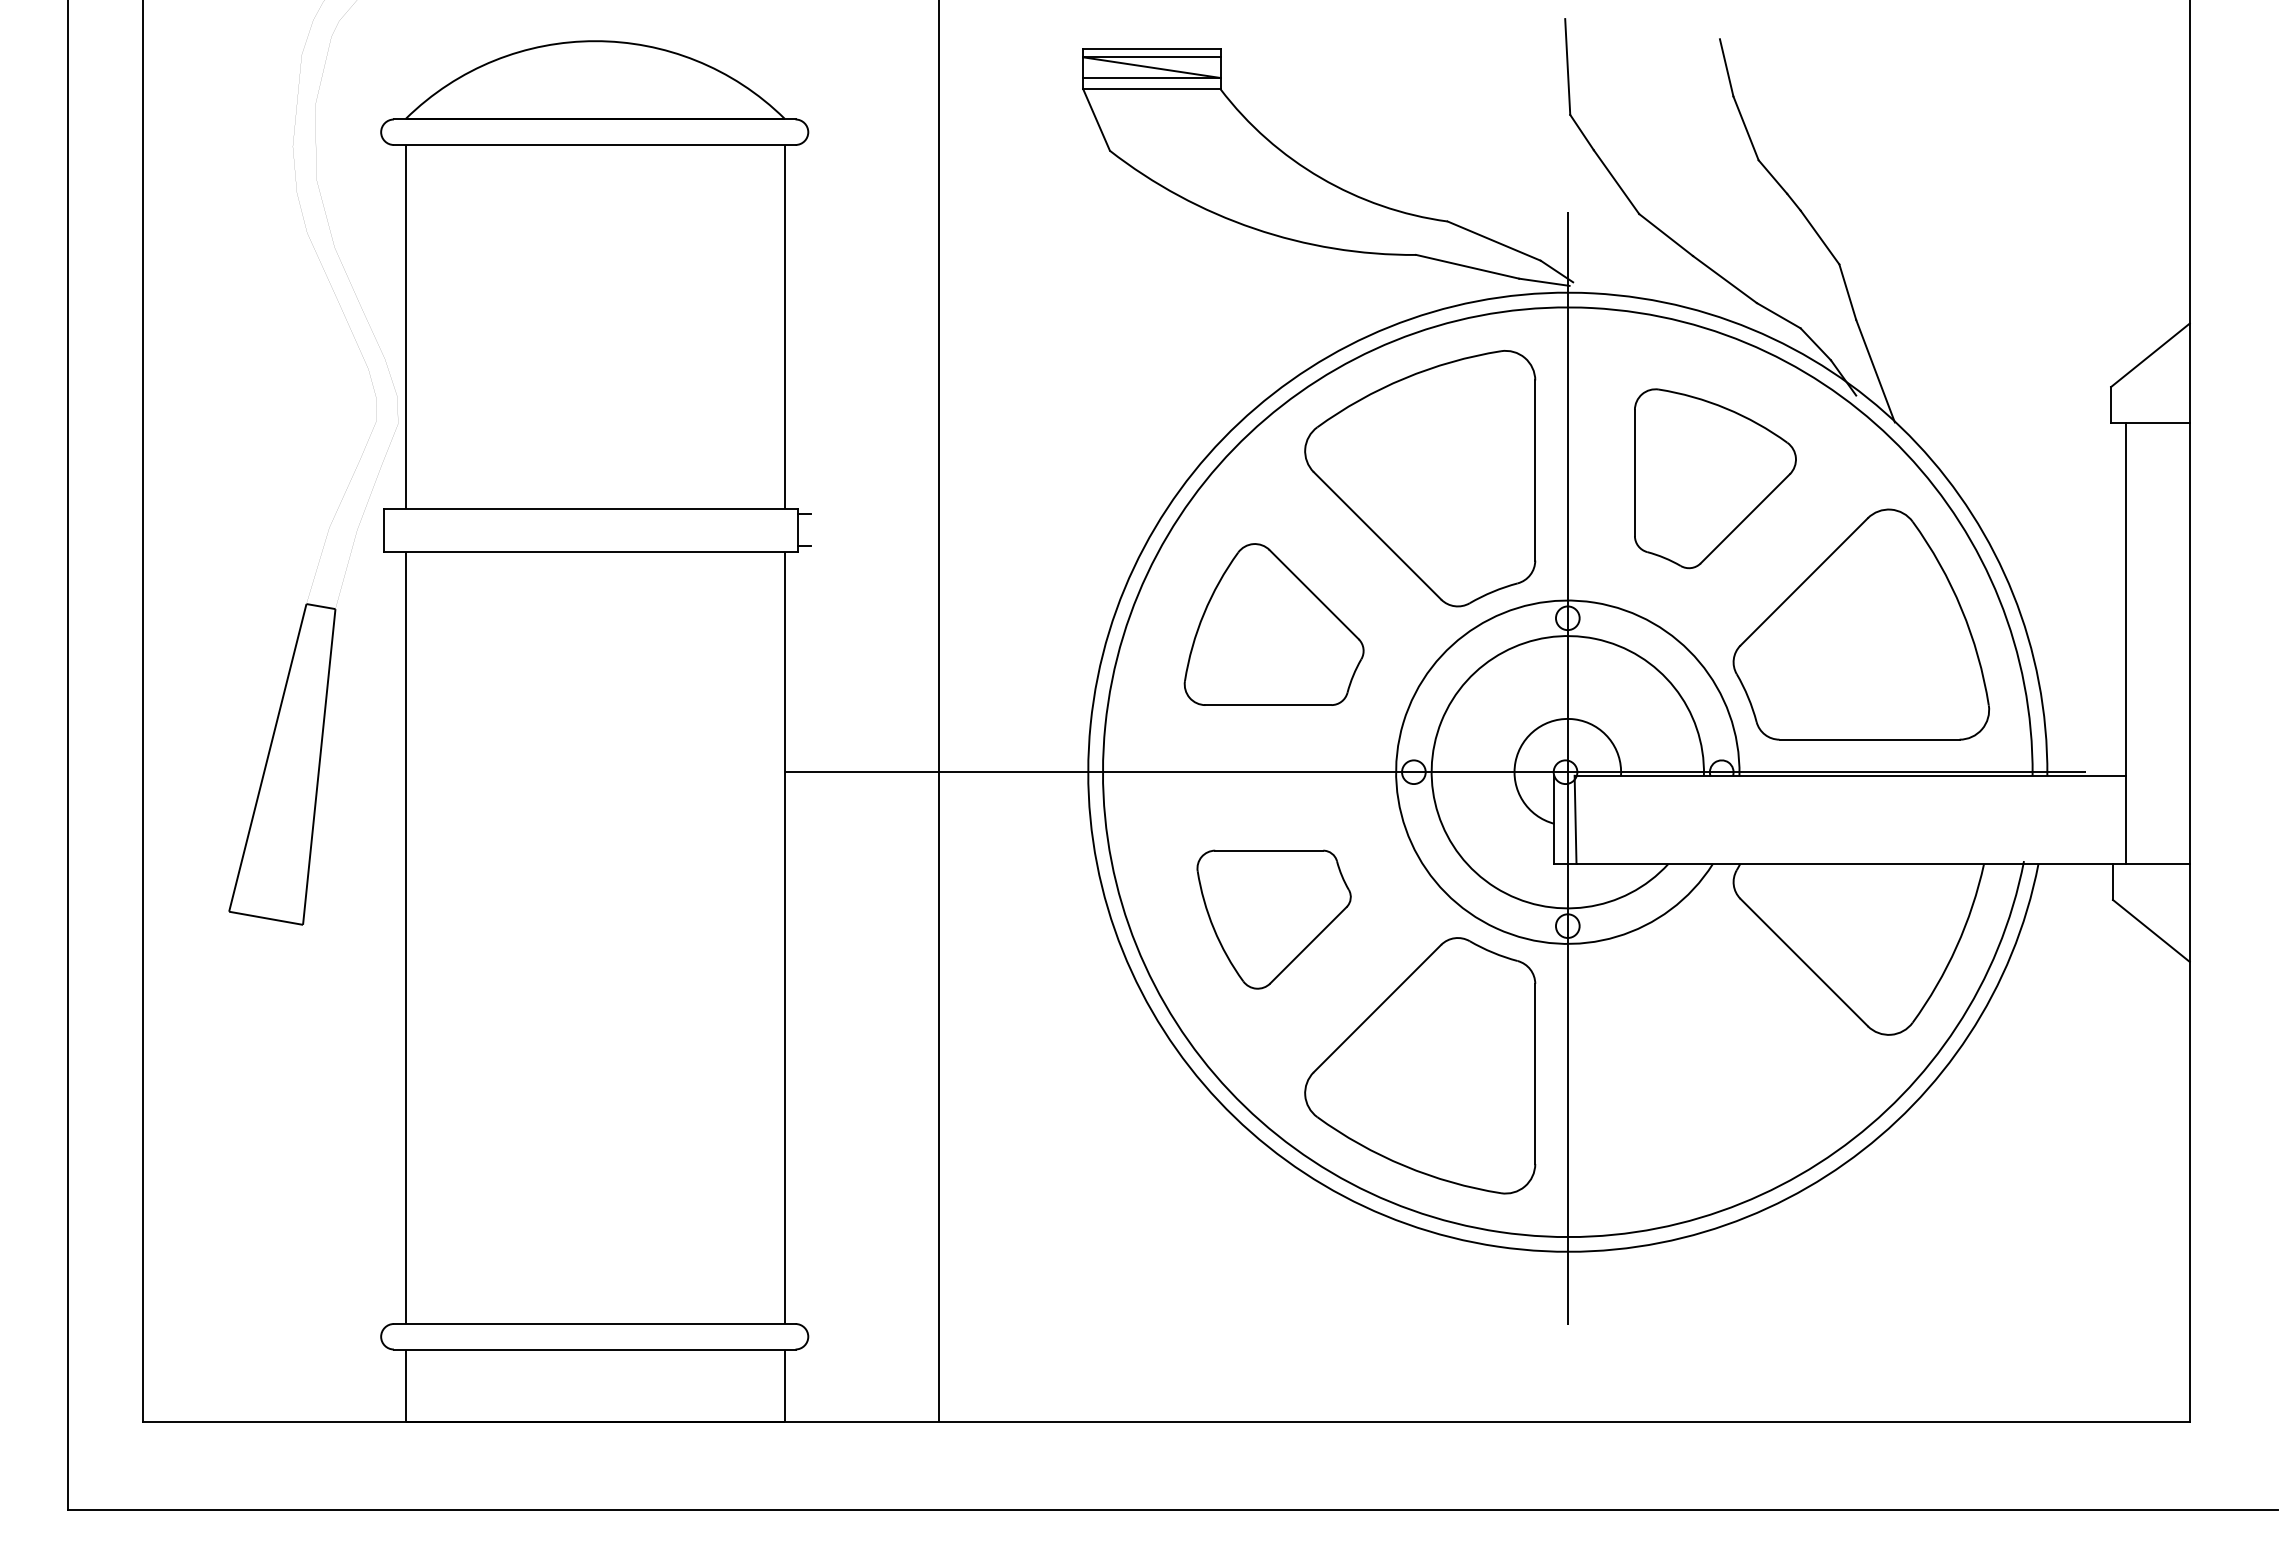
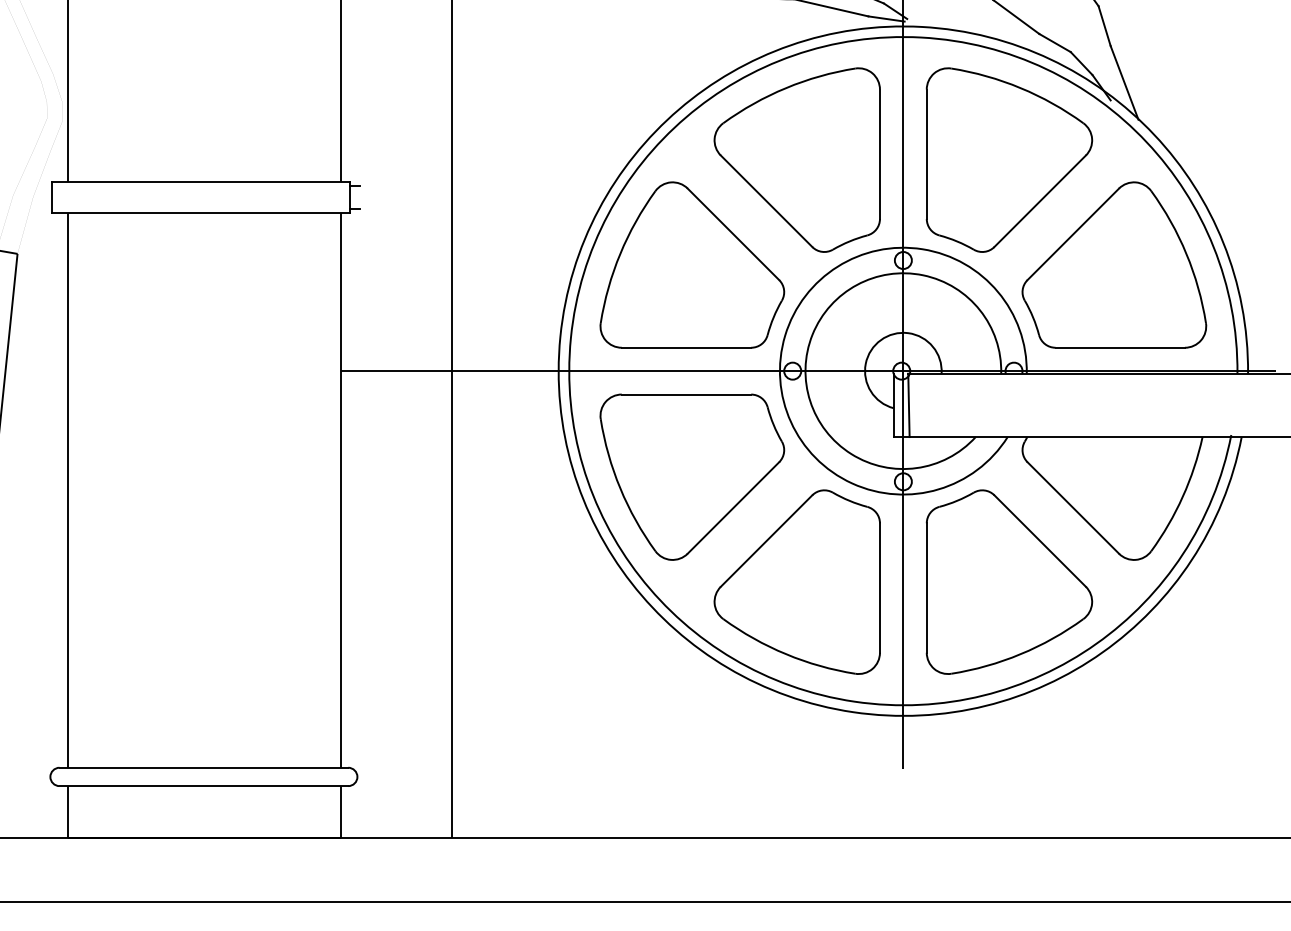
part: (1715, 478) -> (1009, 160), size x1.43
part: (1273, 624) -> (691, 264), size x1.43
part: (1273, 919) -> (691, 477), size x1.67
part: (1715, 1065) -> (1009, 581), added

